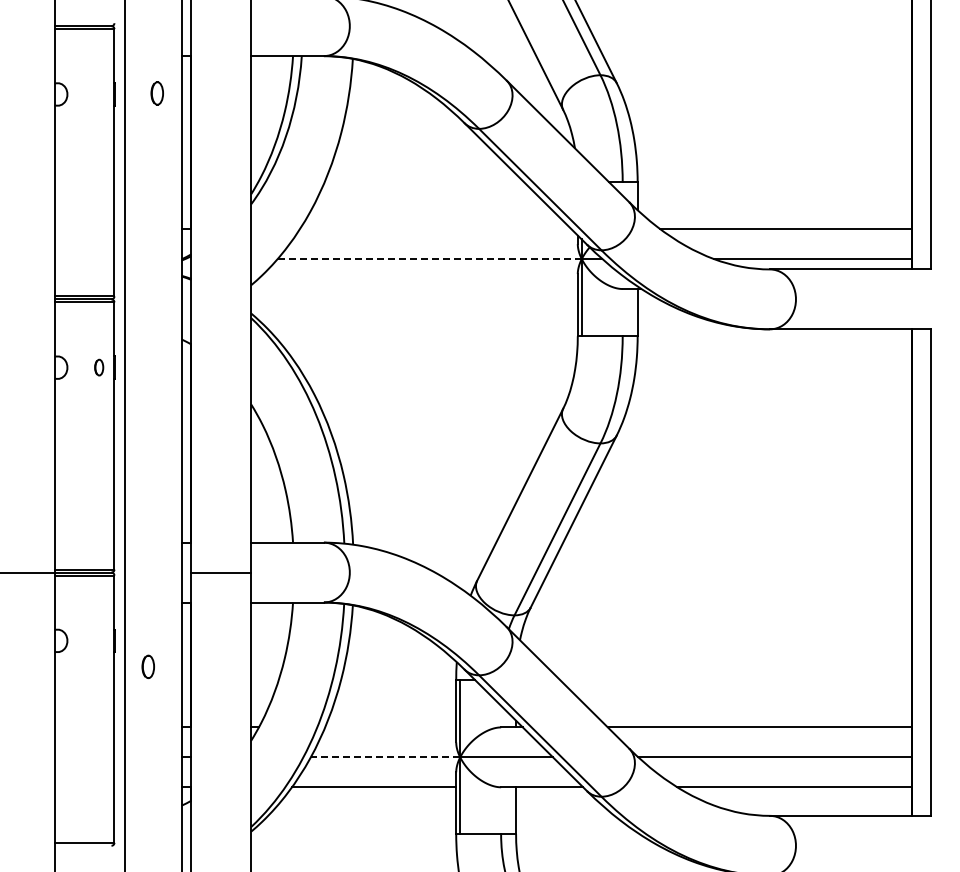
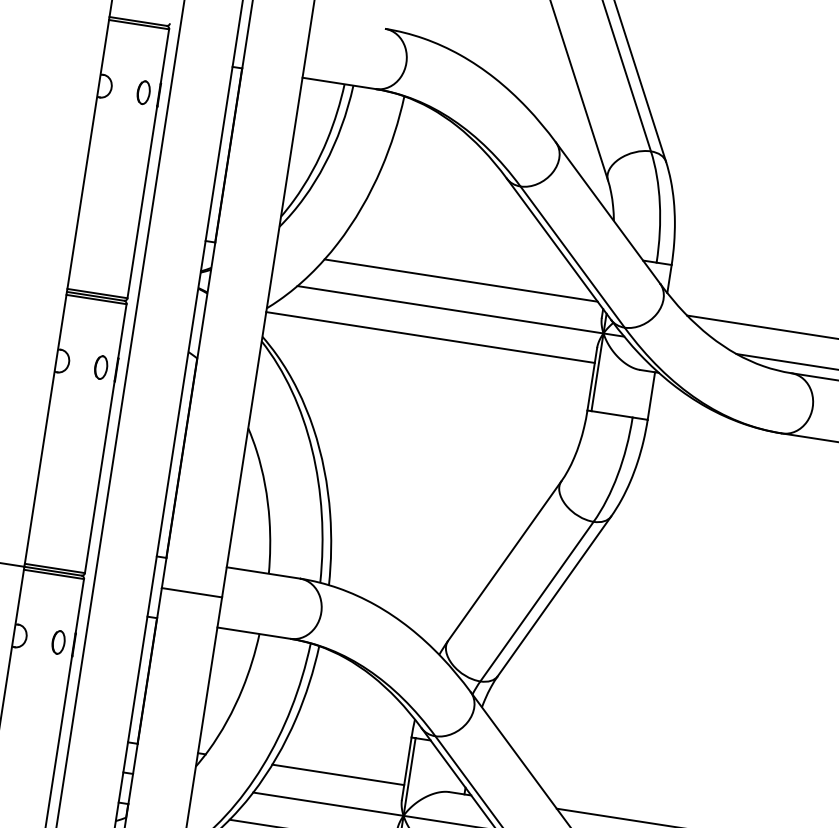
part: (156, 93) -> (142, 92), moved
line: (435, 229) -> (460, 280), added
line: (429, 259) -> (450, 310), dashed -> solid
line: (414, 289) -> (430, 337), added
part: (98, 367) -> (100, 367), size x1.43
part: (147, 666) -> (57, 641), moved
line: (390, 727) -> (338, 774), added
line: (385, 757) -> (328, 804), dashed -> solid

